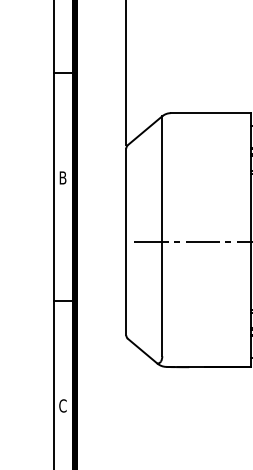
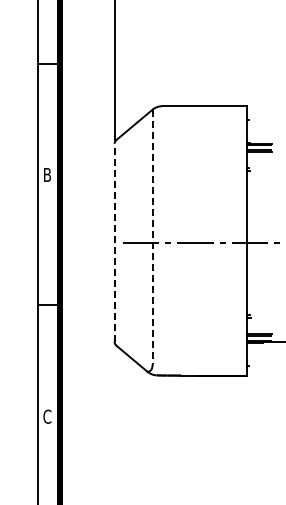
line: (162, 236) -> (152, 237), solid -> dashed
line: (126, 241) -> (114, 242), solid -> dashed

